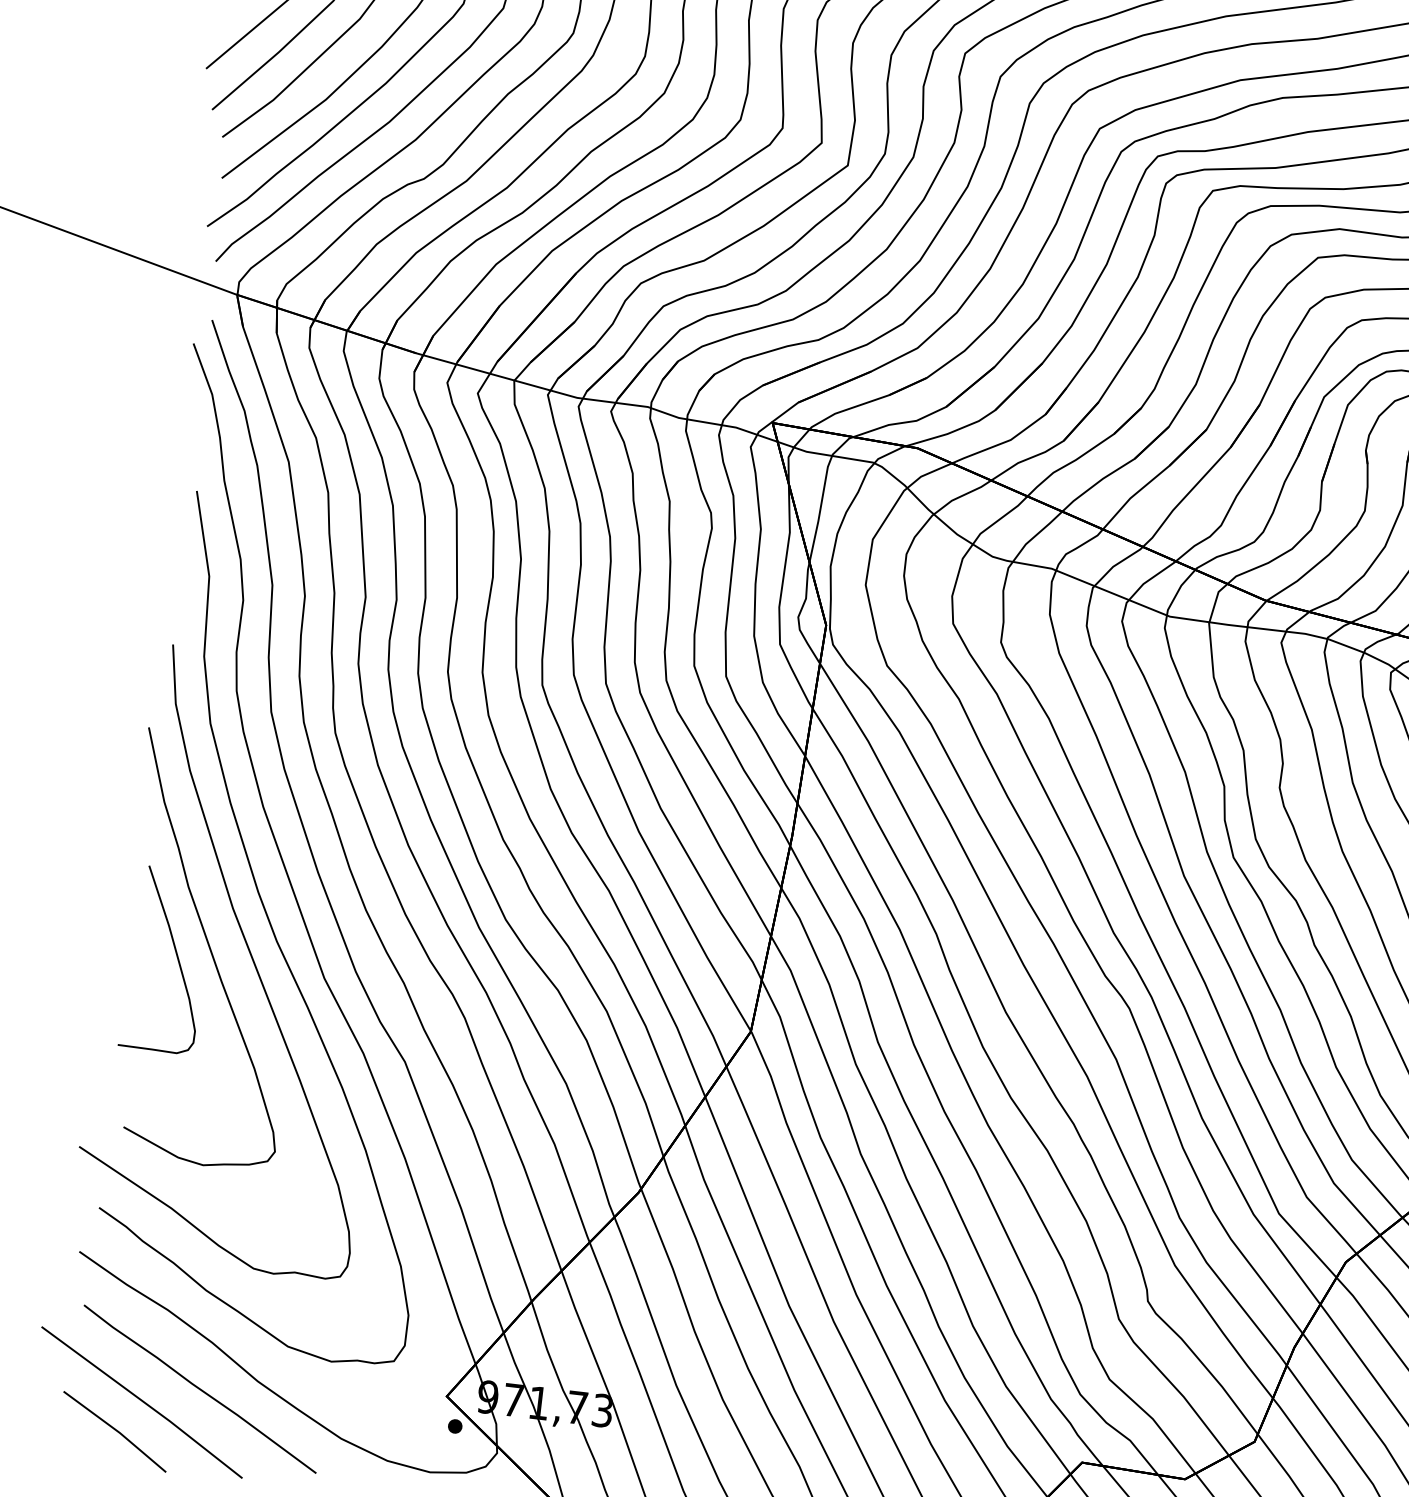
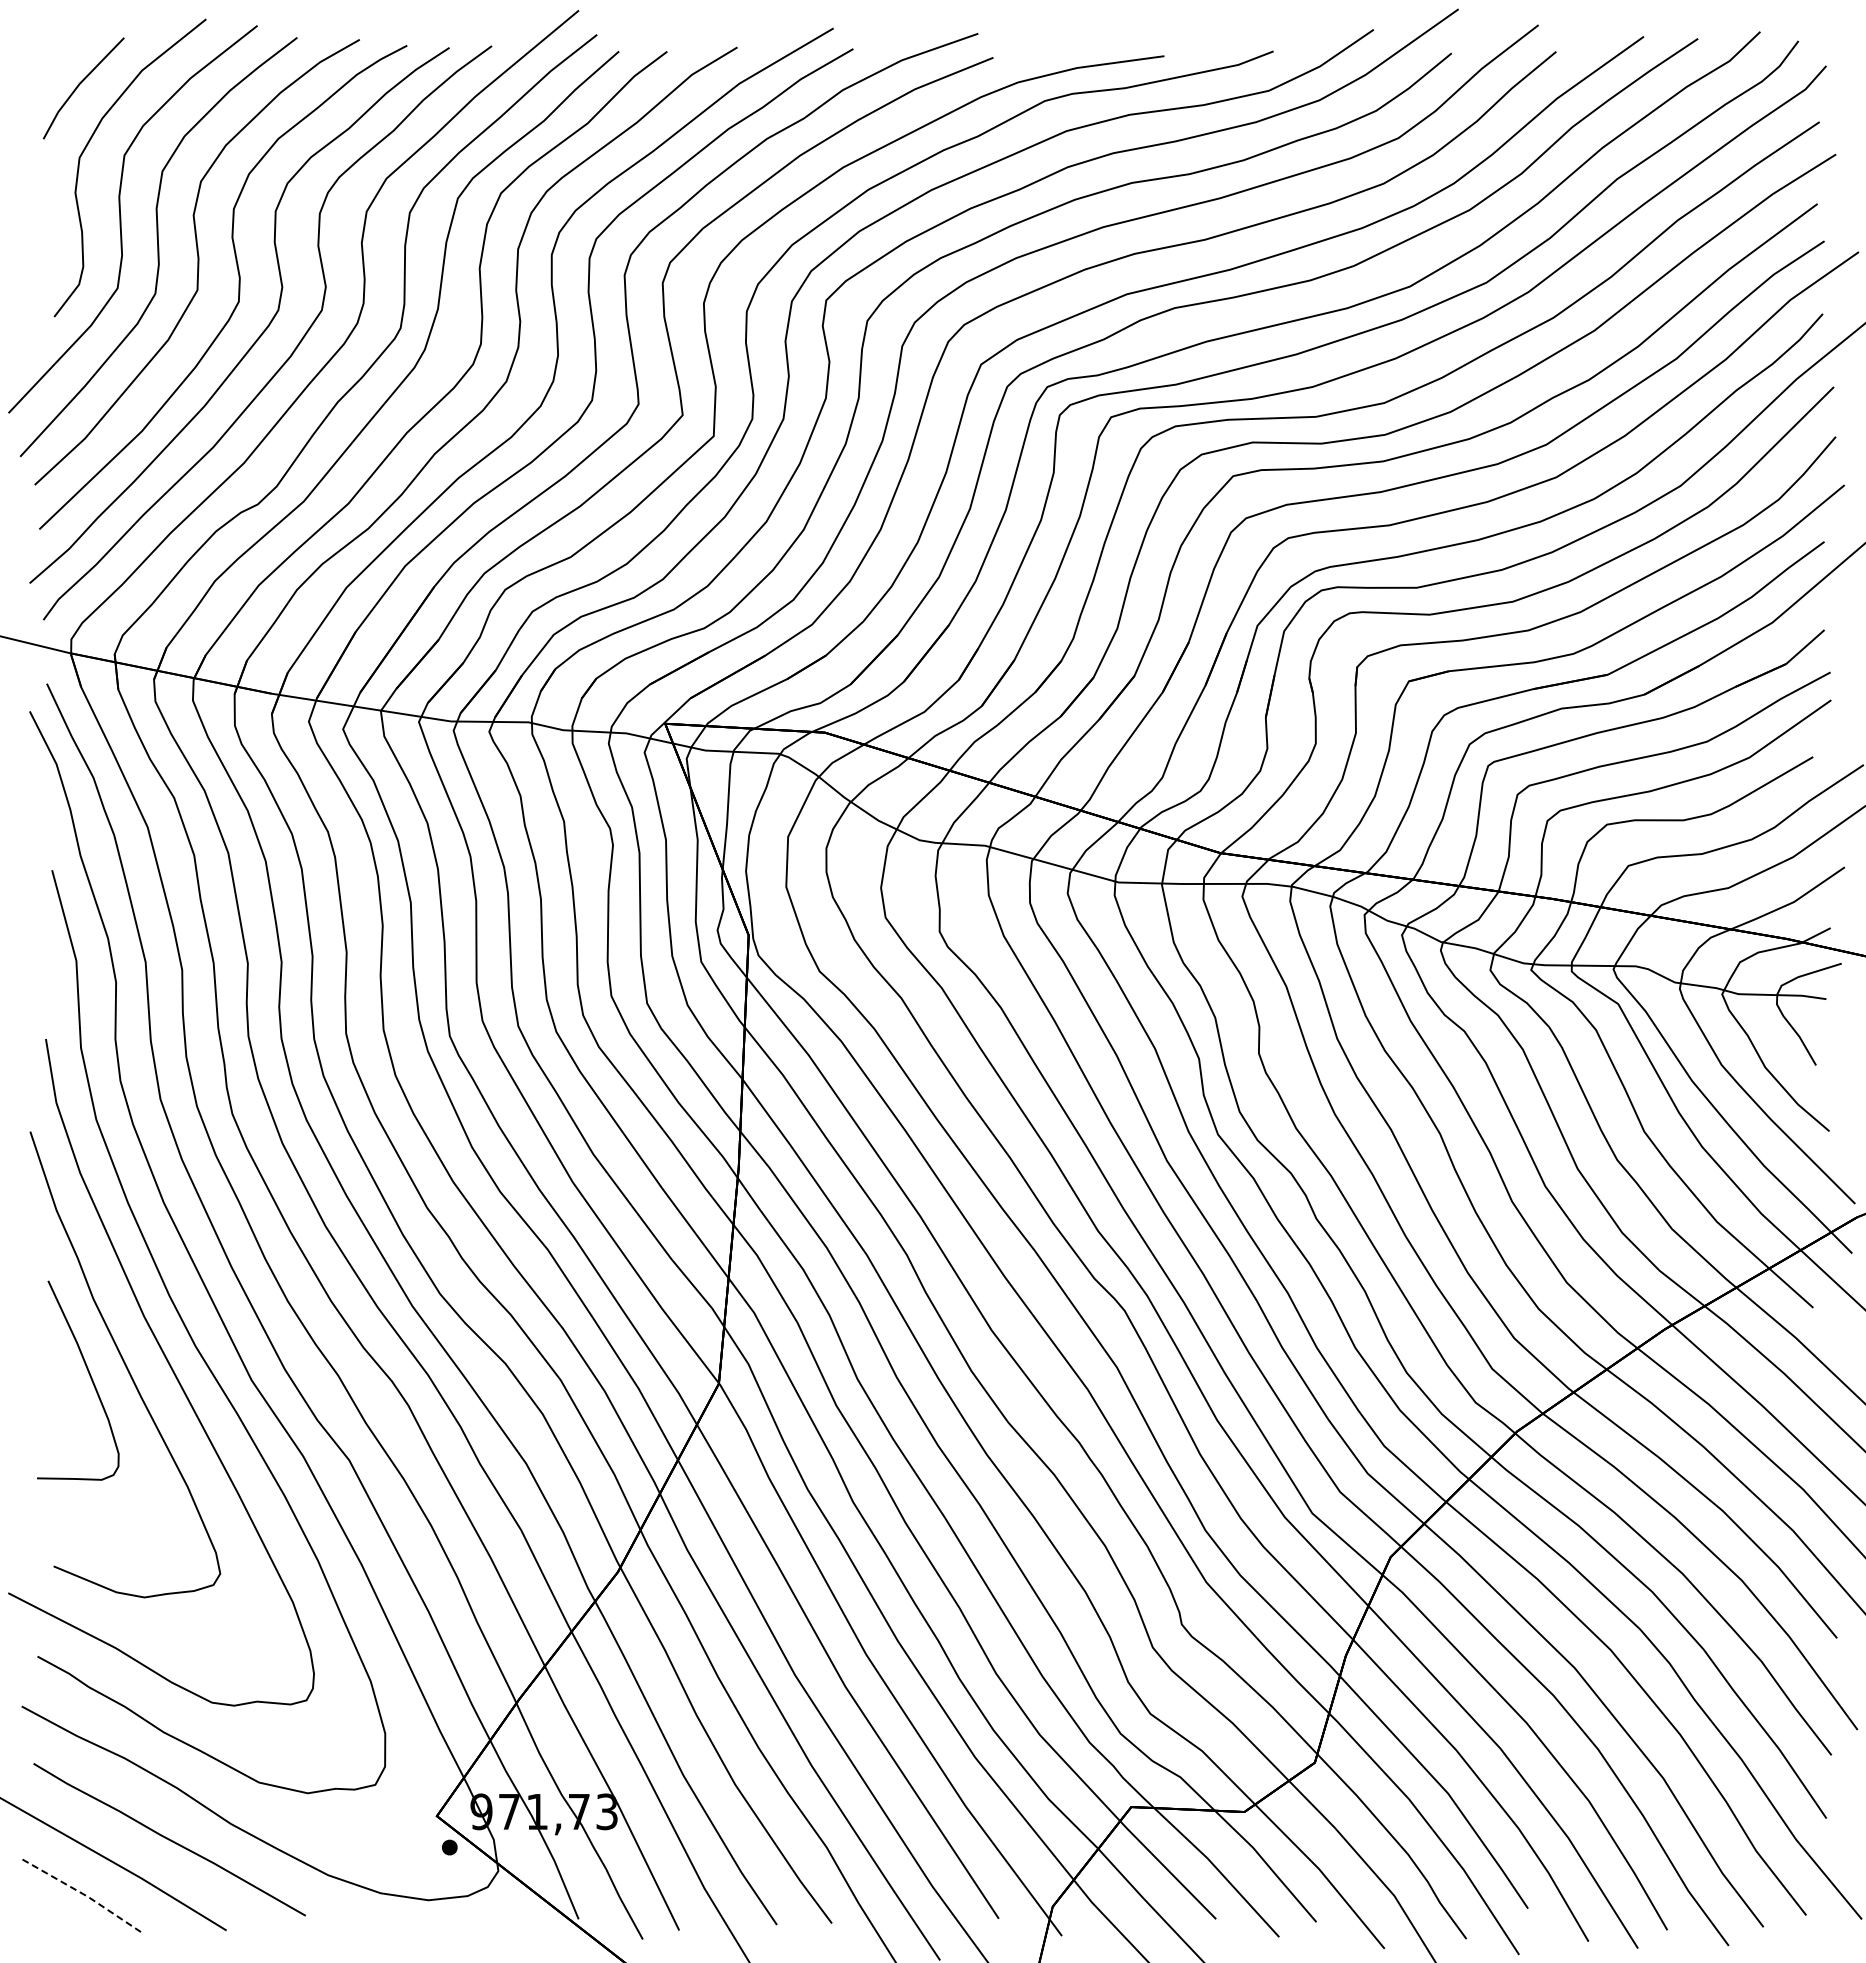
line: (116, 1430) -> (84, 1894), solid -> dashed

